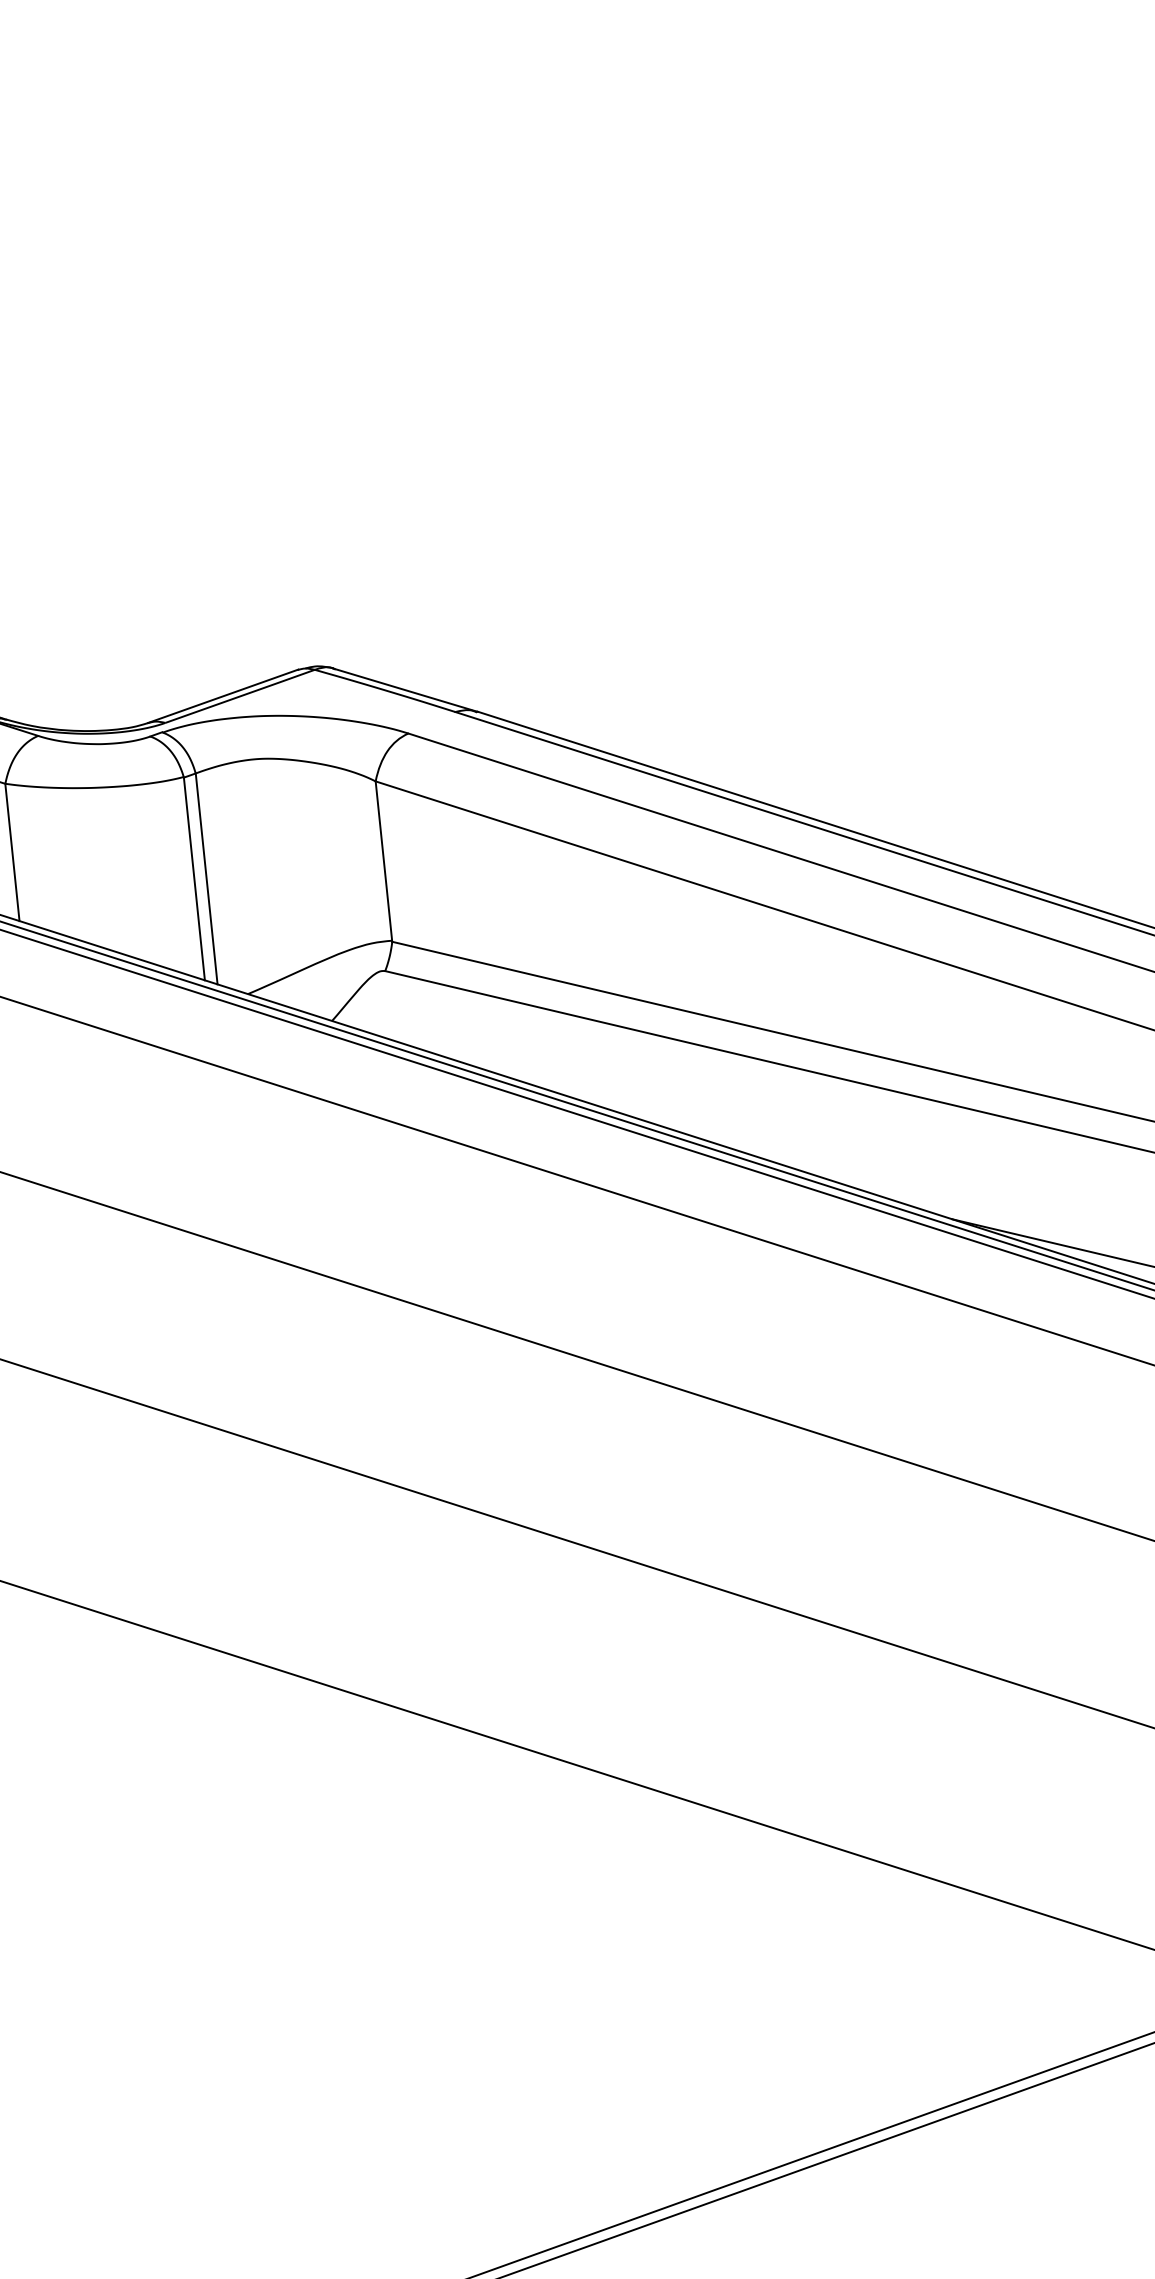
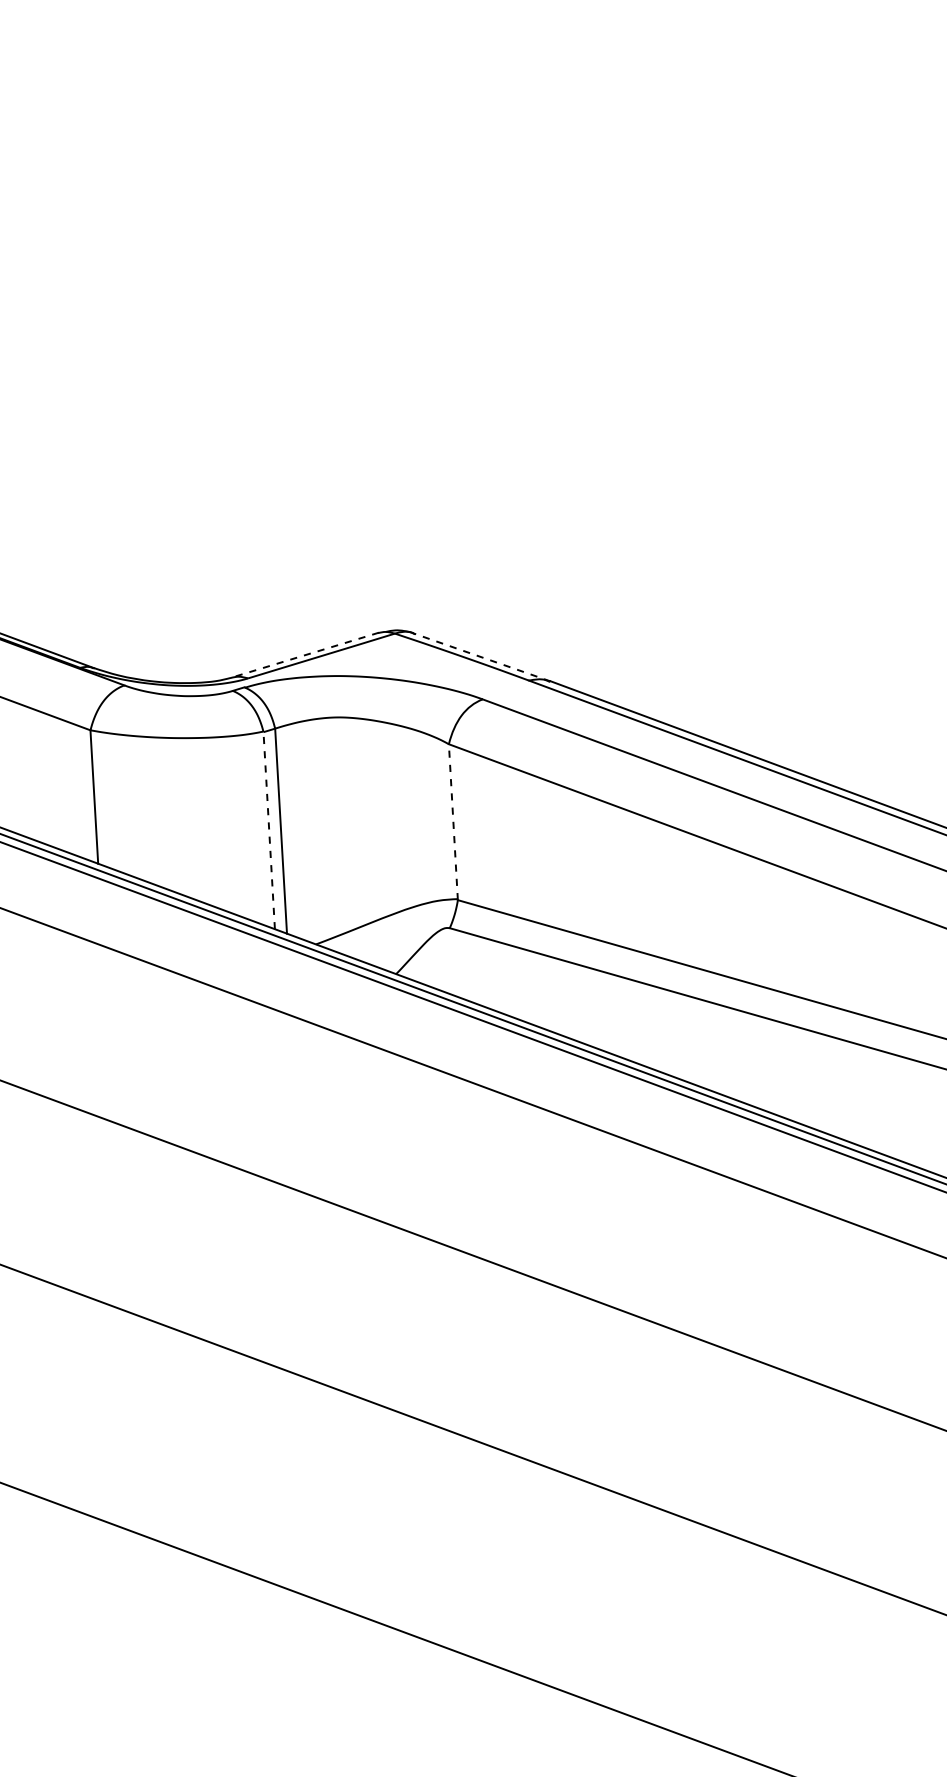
line: (405, 690) -> (481, 657), solid -> dashed
line: (223, 696) -> (305, 655), solid -> dashed
line: (383, 861) -> (452, 822), solid -> dashed
line: (194, 878) -> (269, 830), solid -> dashed

